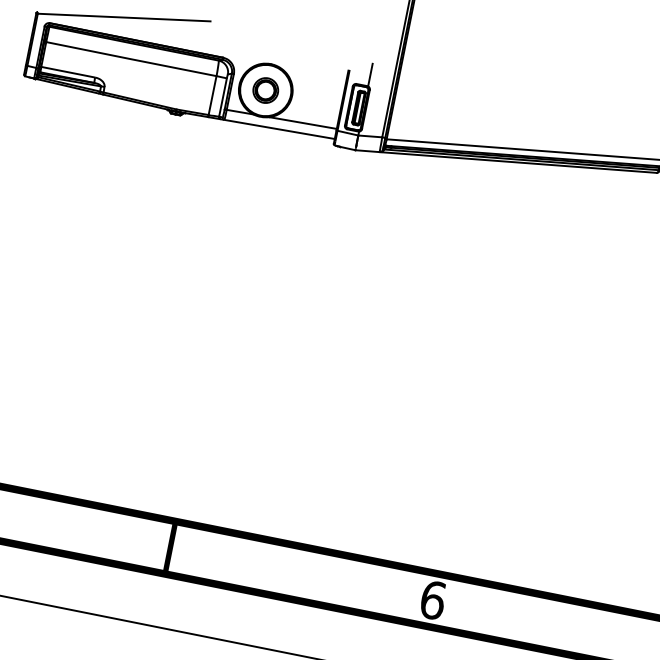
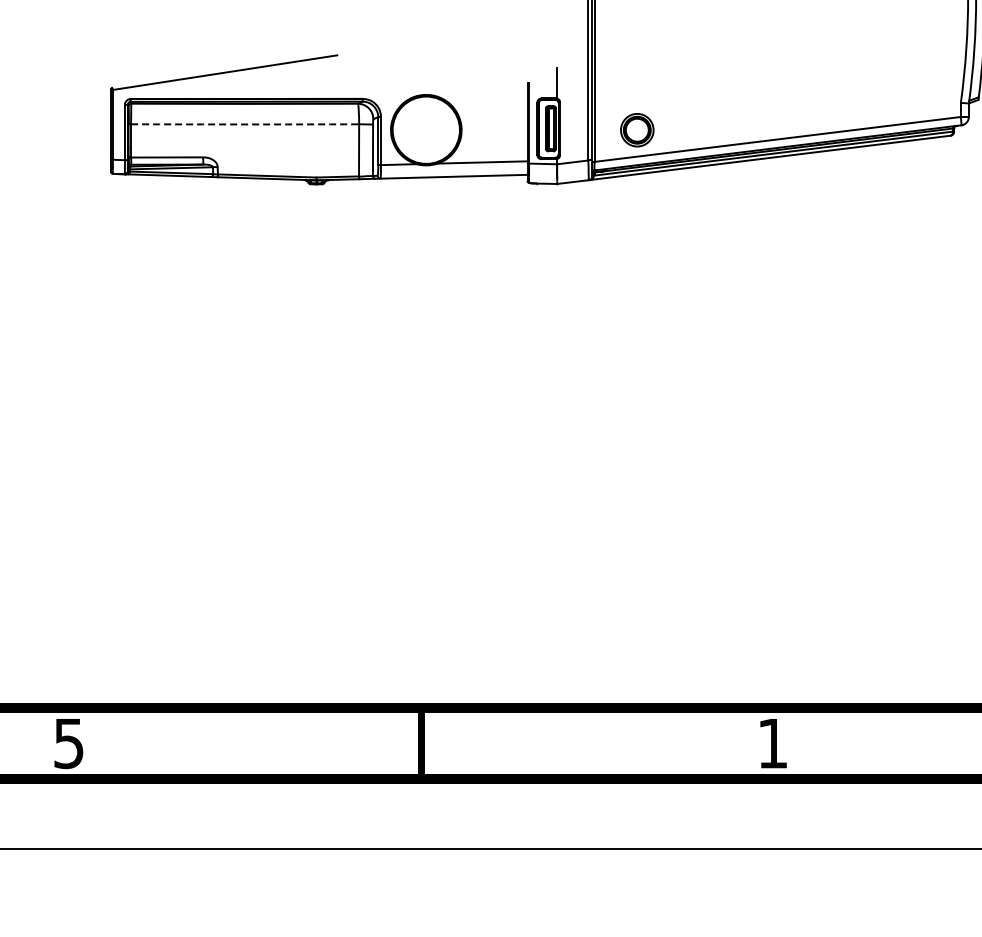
arc: (131, 59) -> (245, 124), solid -> dashed
part: (265, 90) -> (637, 130), moved
text: (433, 600) -> (773, 743), 6 -> 1

